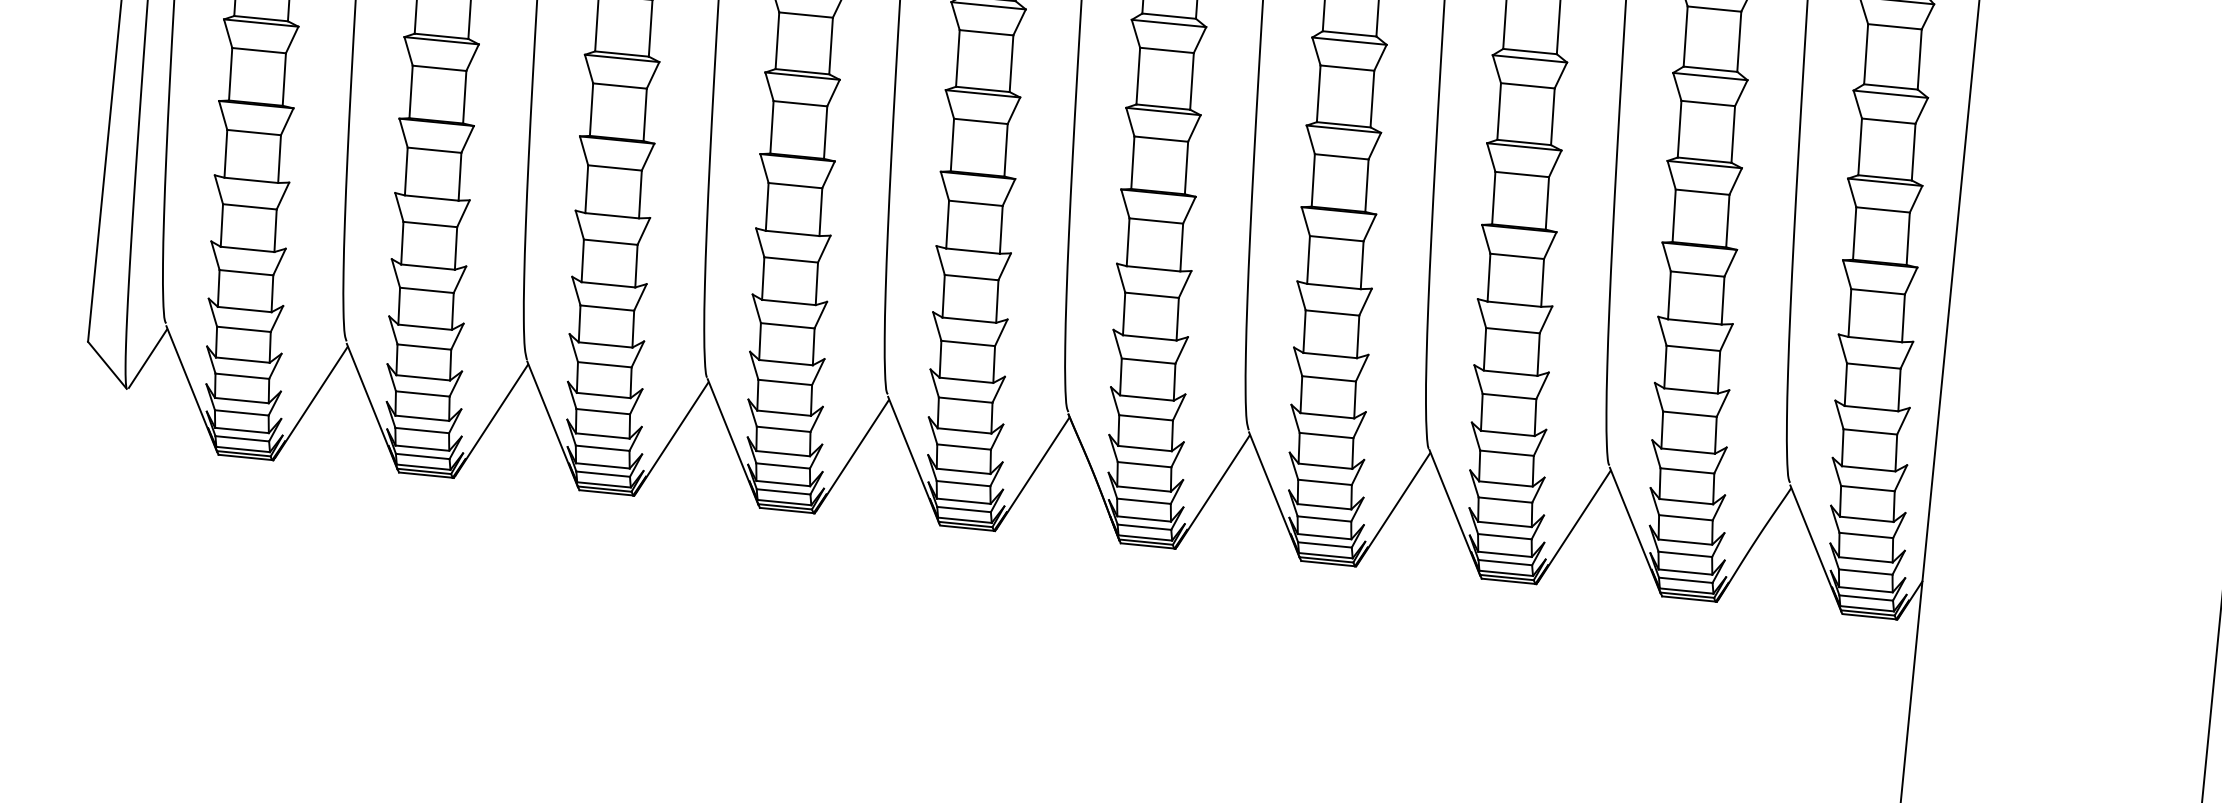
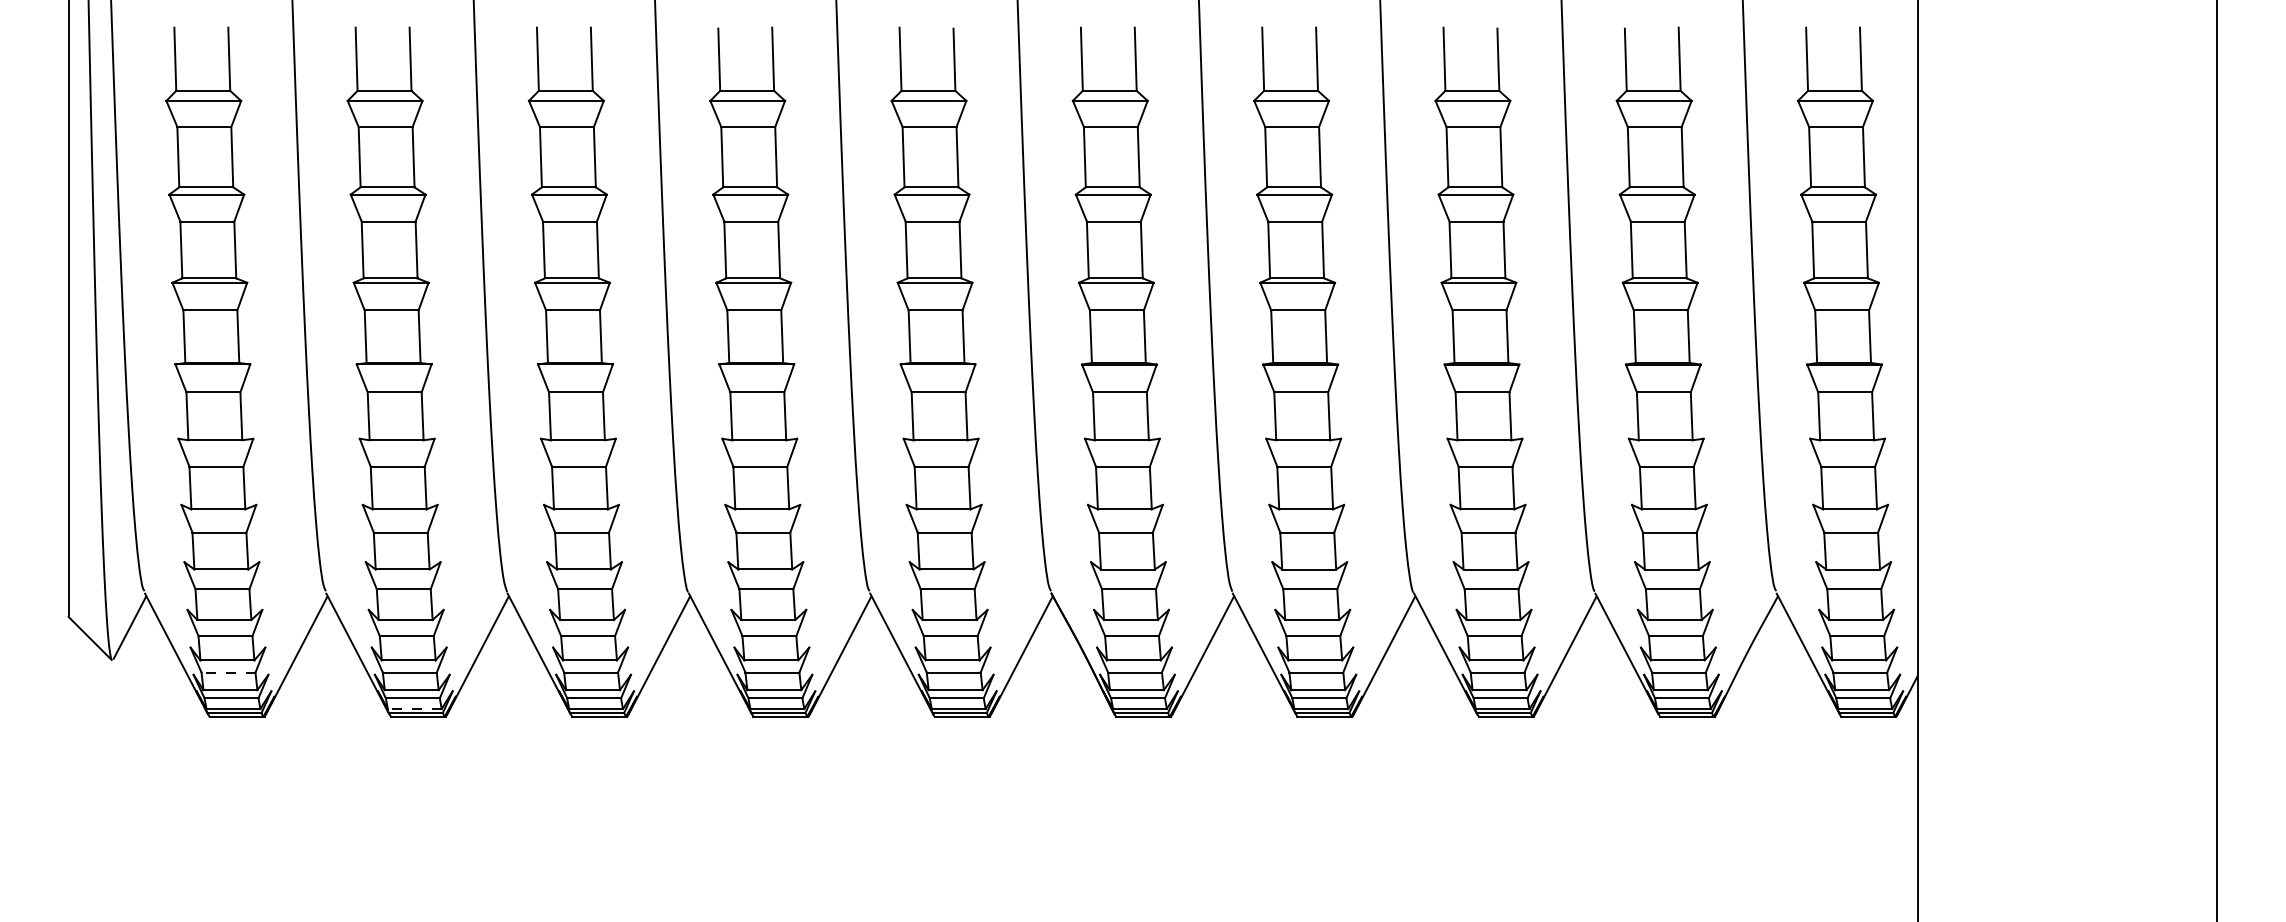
line: (241, 412) -> (228, 672), solid -> dashed
line: (423, 466) -> (414, 708), solid -> dashed

